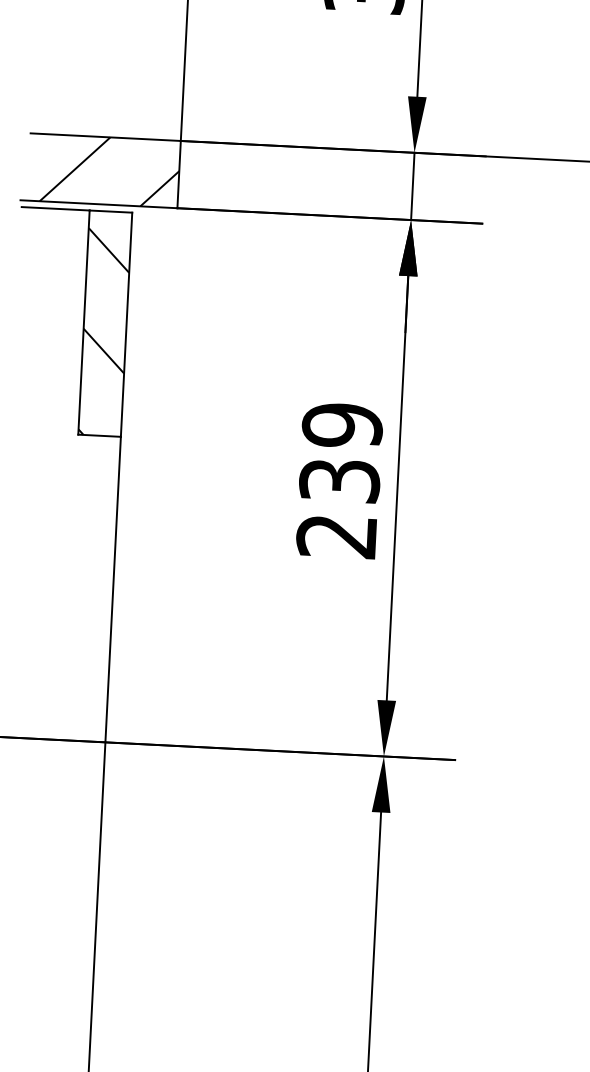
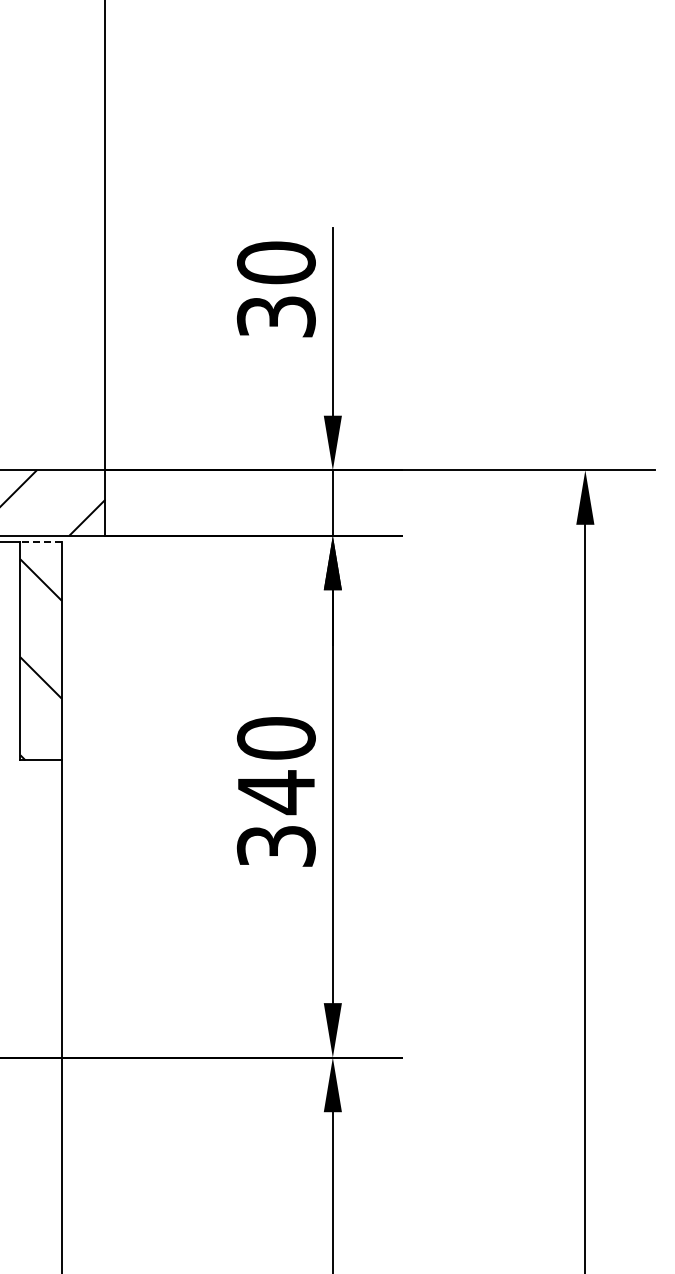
line: (111, 211) -> (41, 542), solid -> dashed
text: (338, 479) -> (275, 791), 239 -> 340

